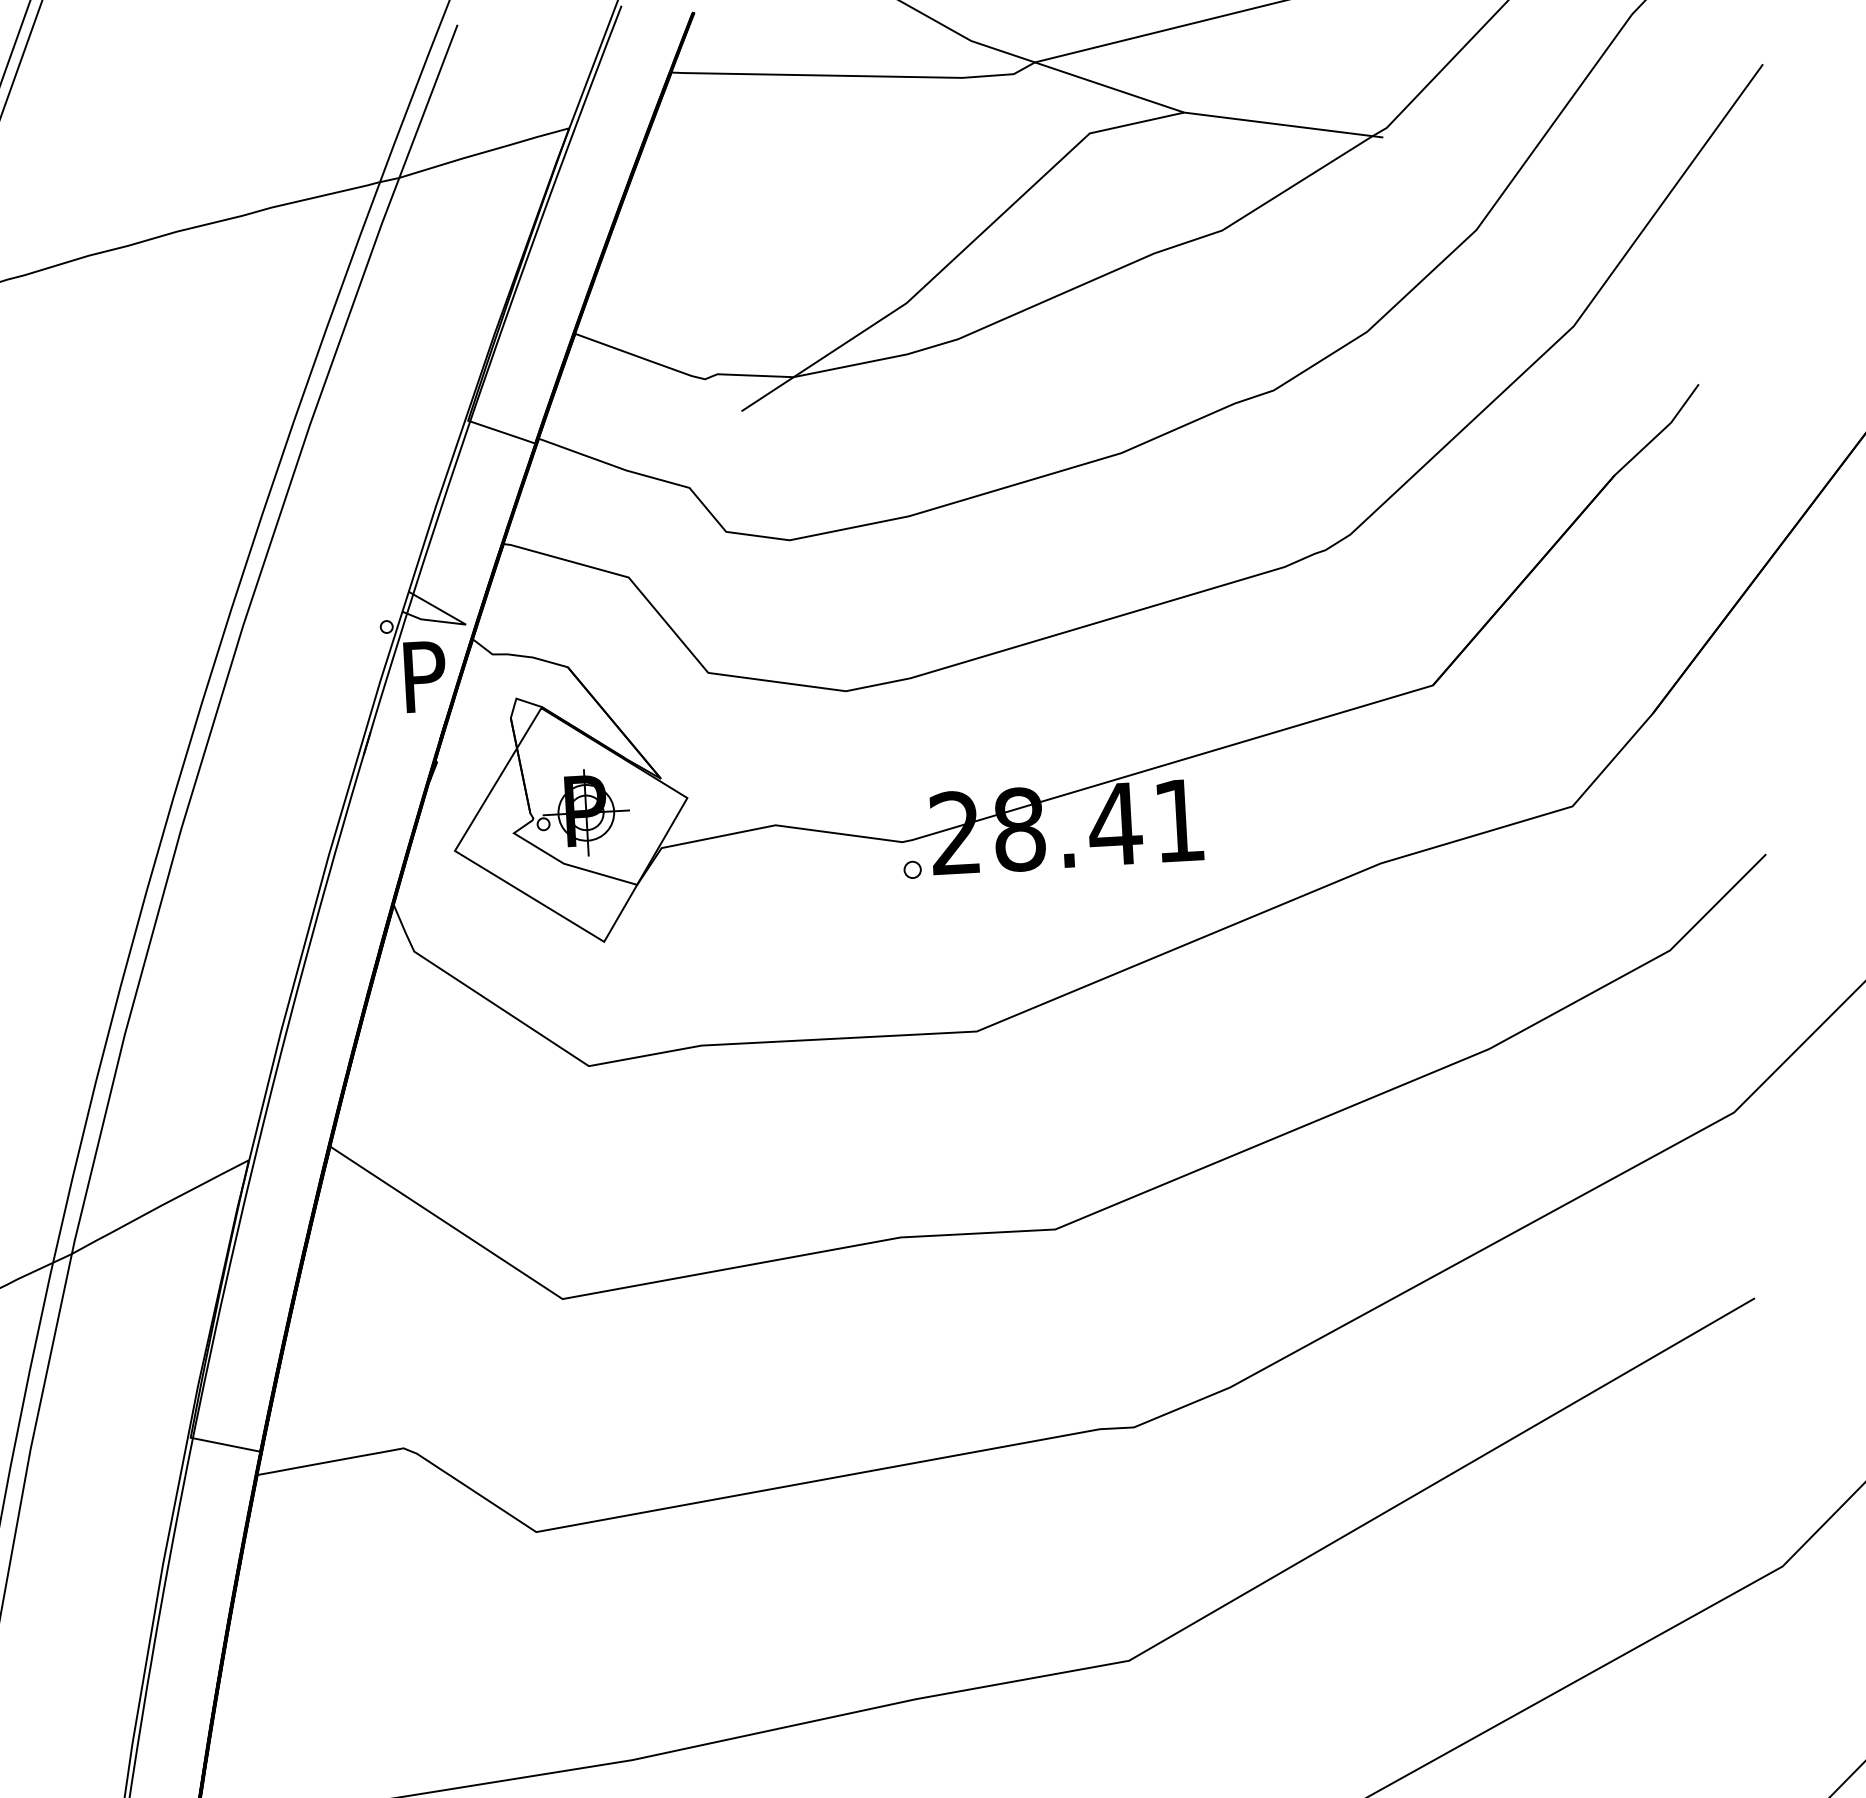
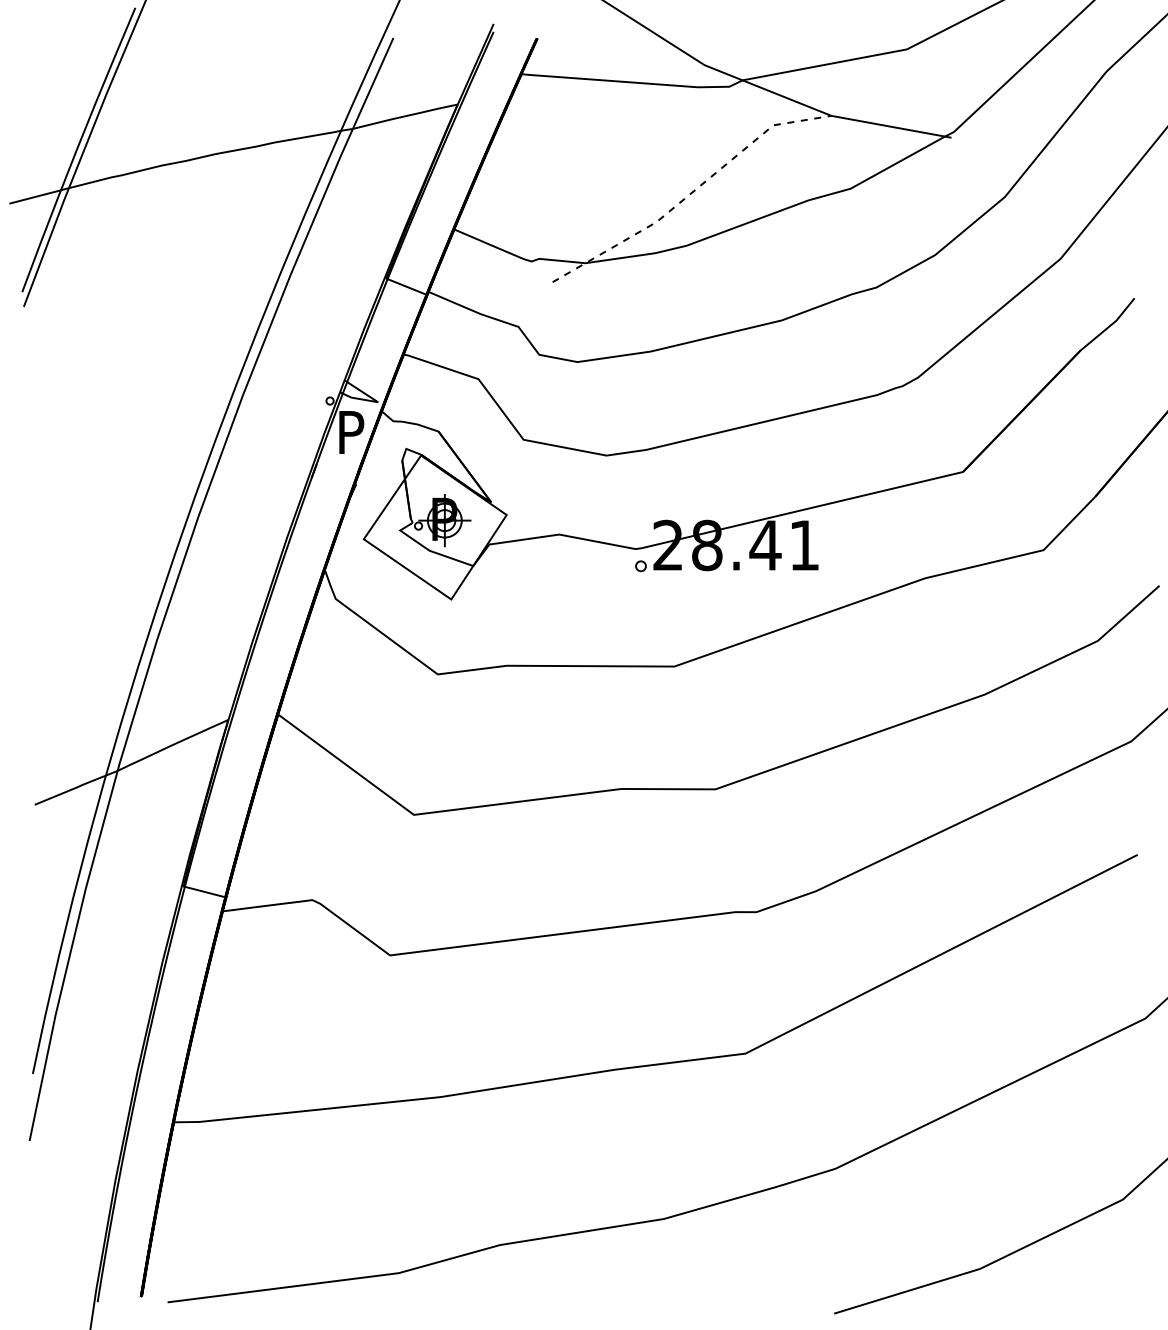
line: (961, 251) -> (691, 192), solid -> dashed

